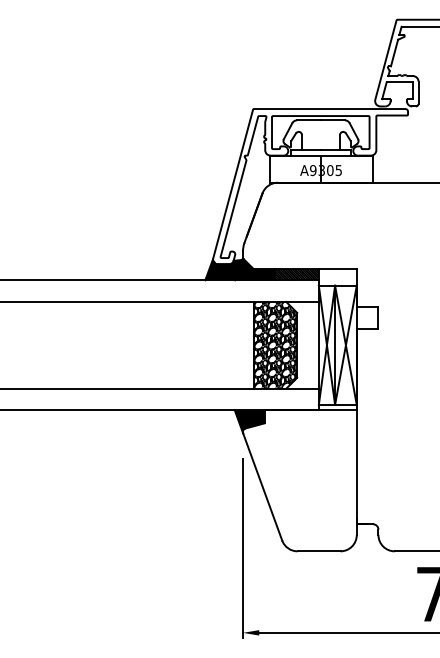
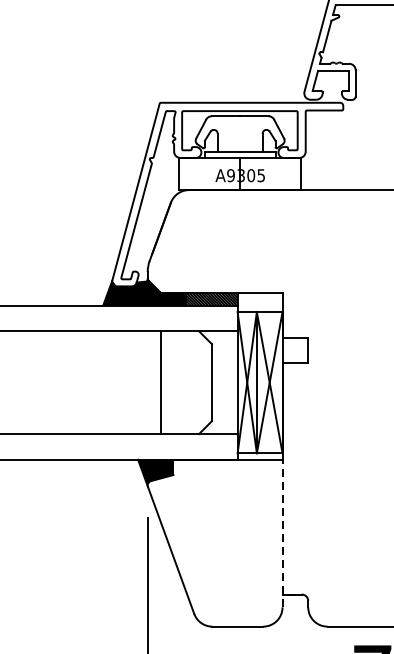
hatch: (275, 344) -> (186, 381), removed
line: (356, 472) -> (282, 533), solid -> dashed

